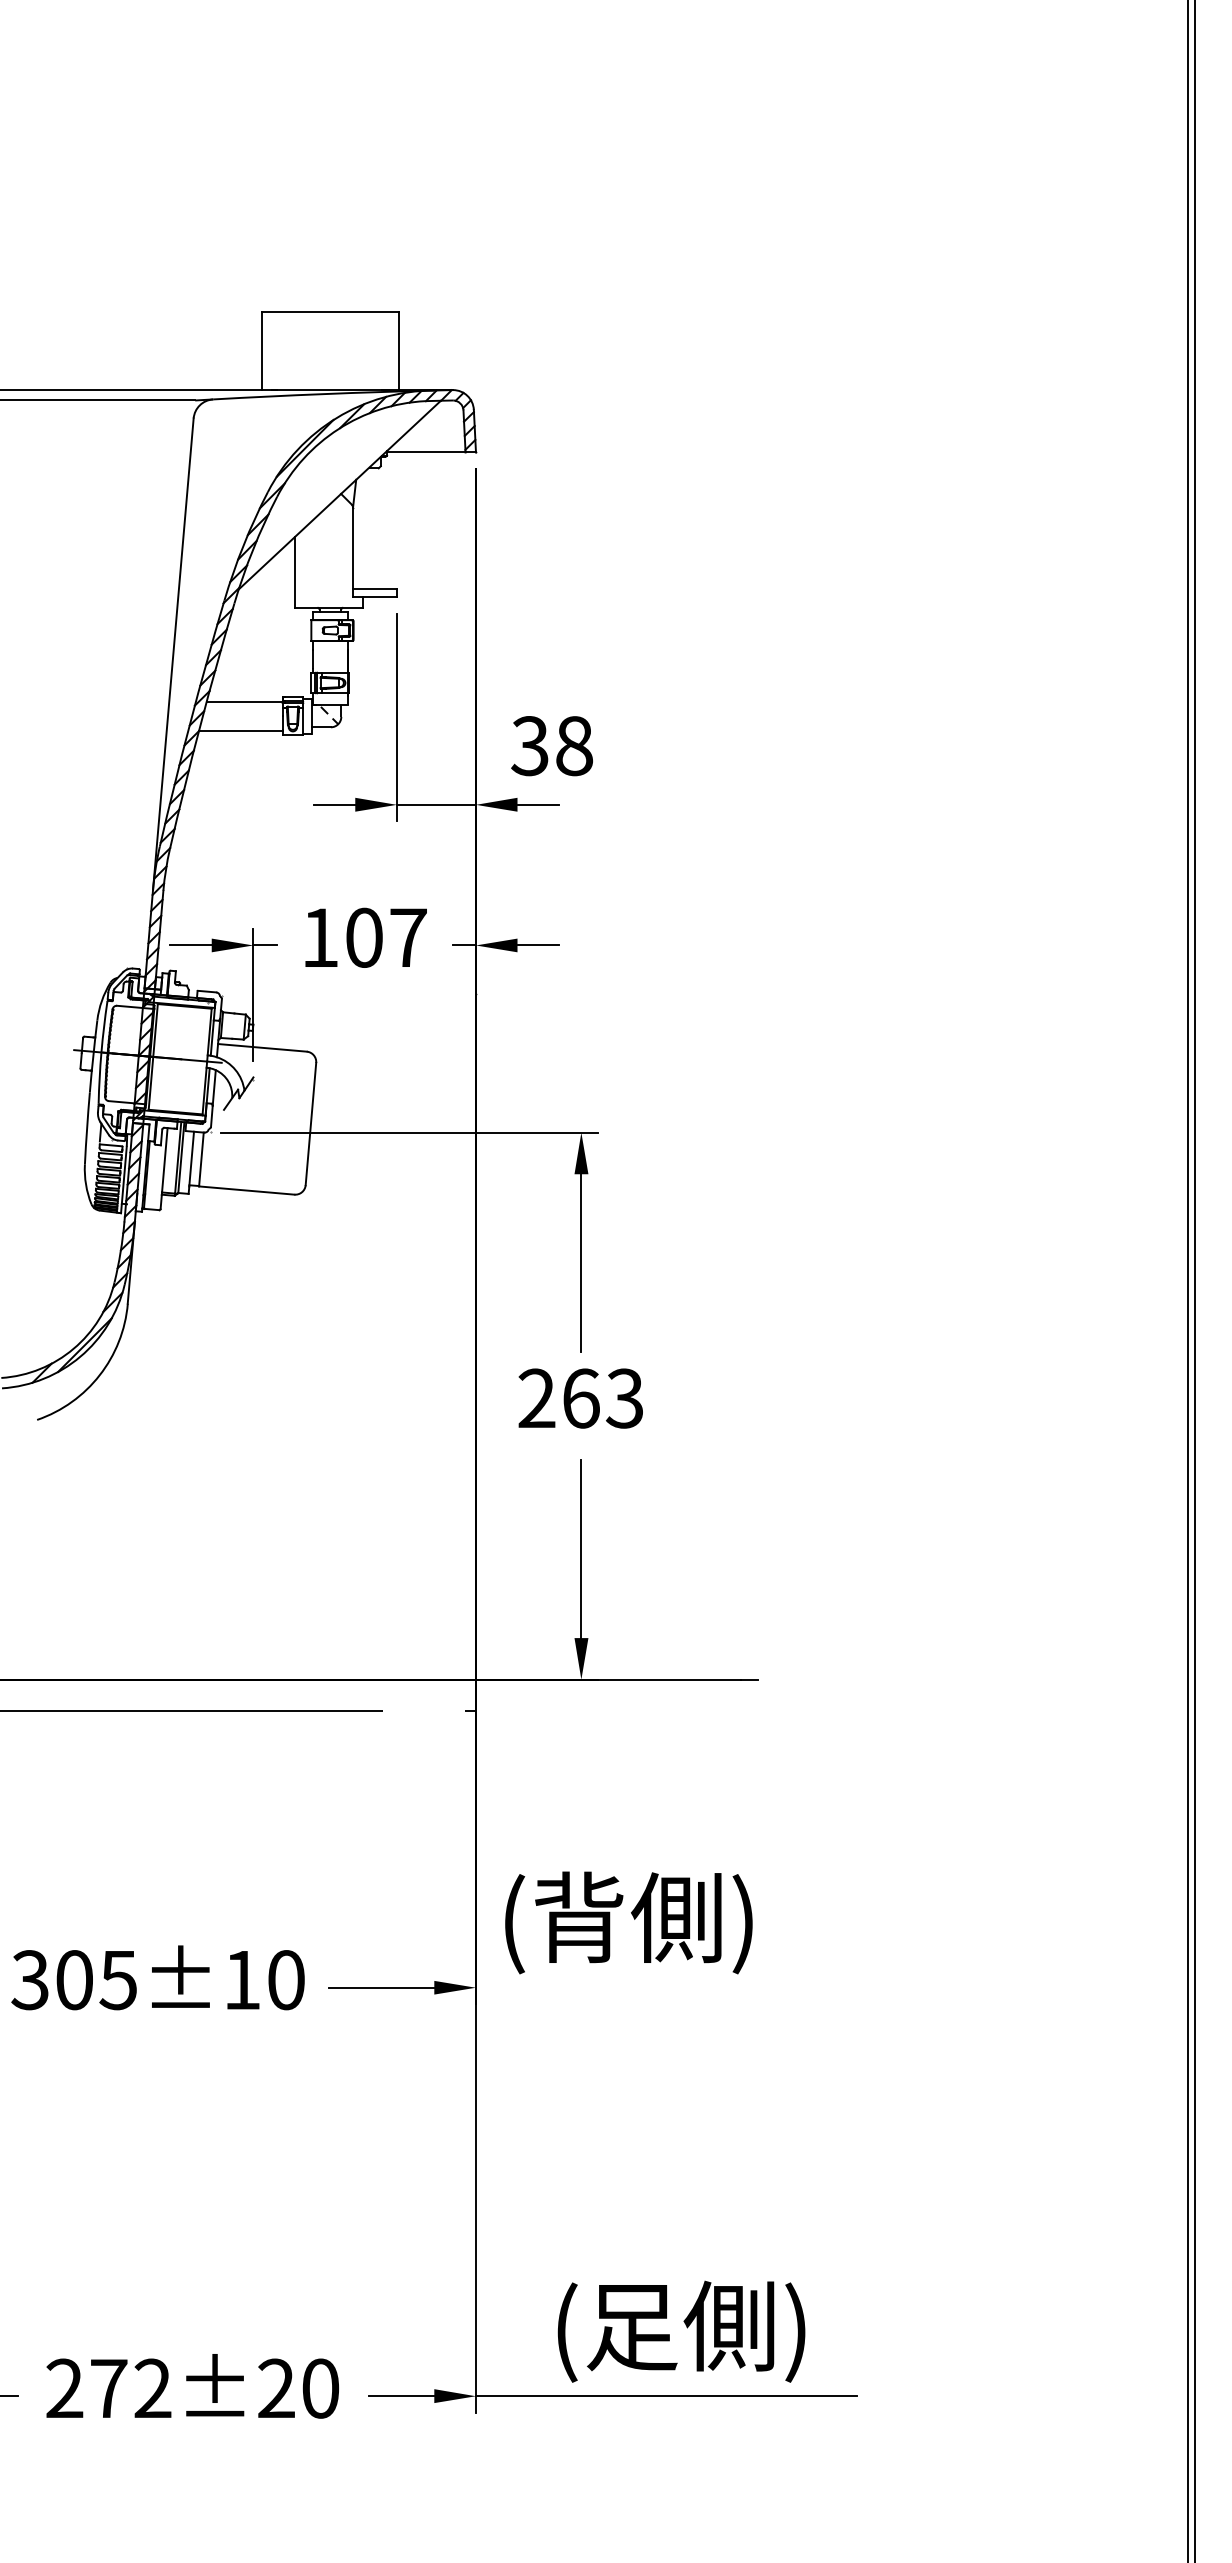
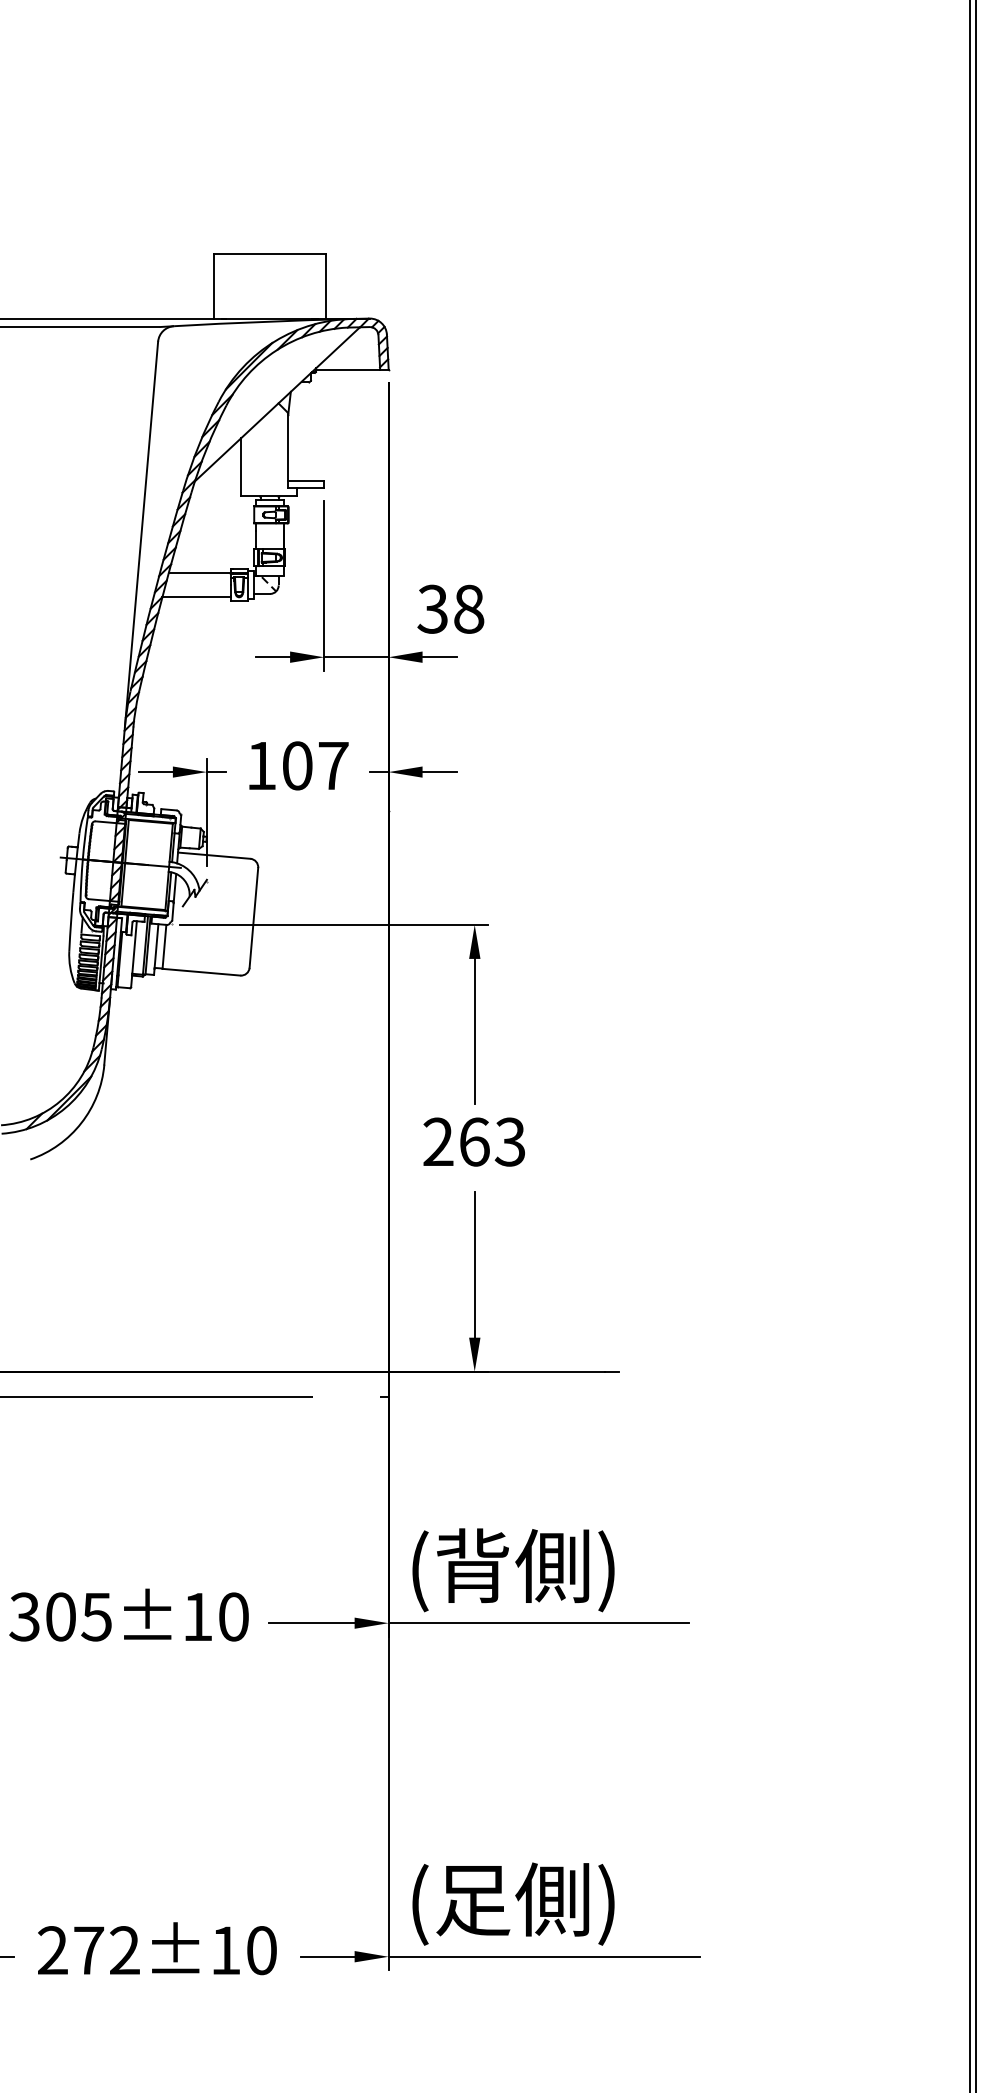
line: (659, 1988) -> (538, 1623), added
text: (681, 2330) -> (513, 1903), moved
text: (276, 2388) -> (225, 1950), 272±20 -> 272±10

